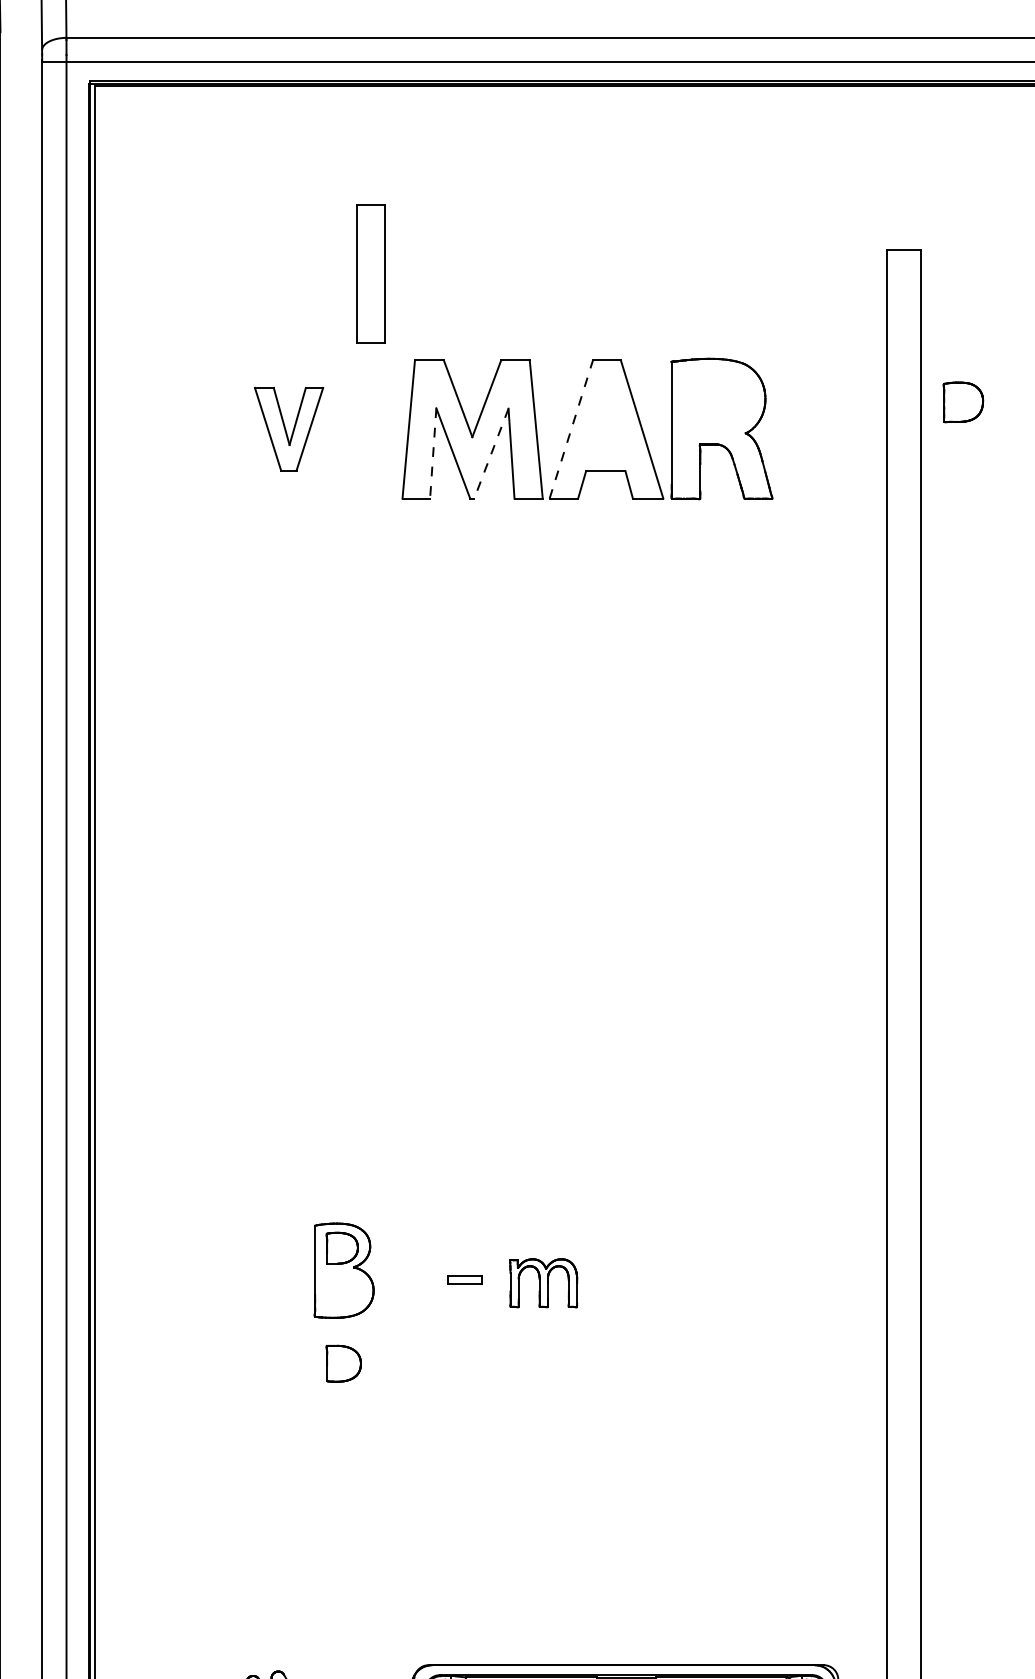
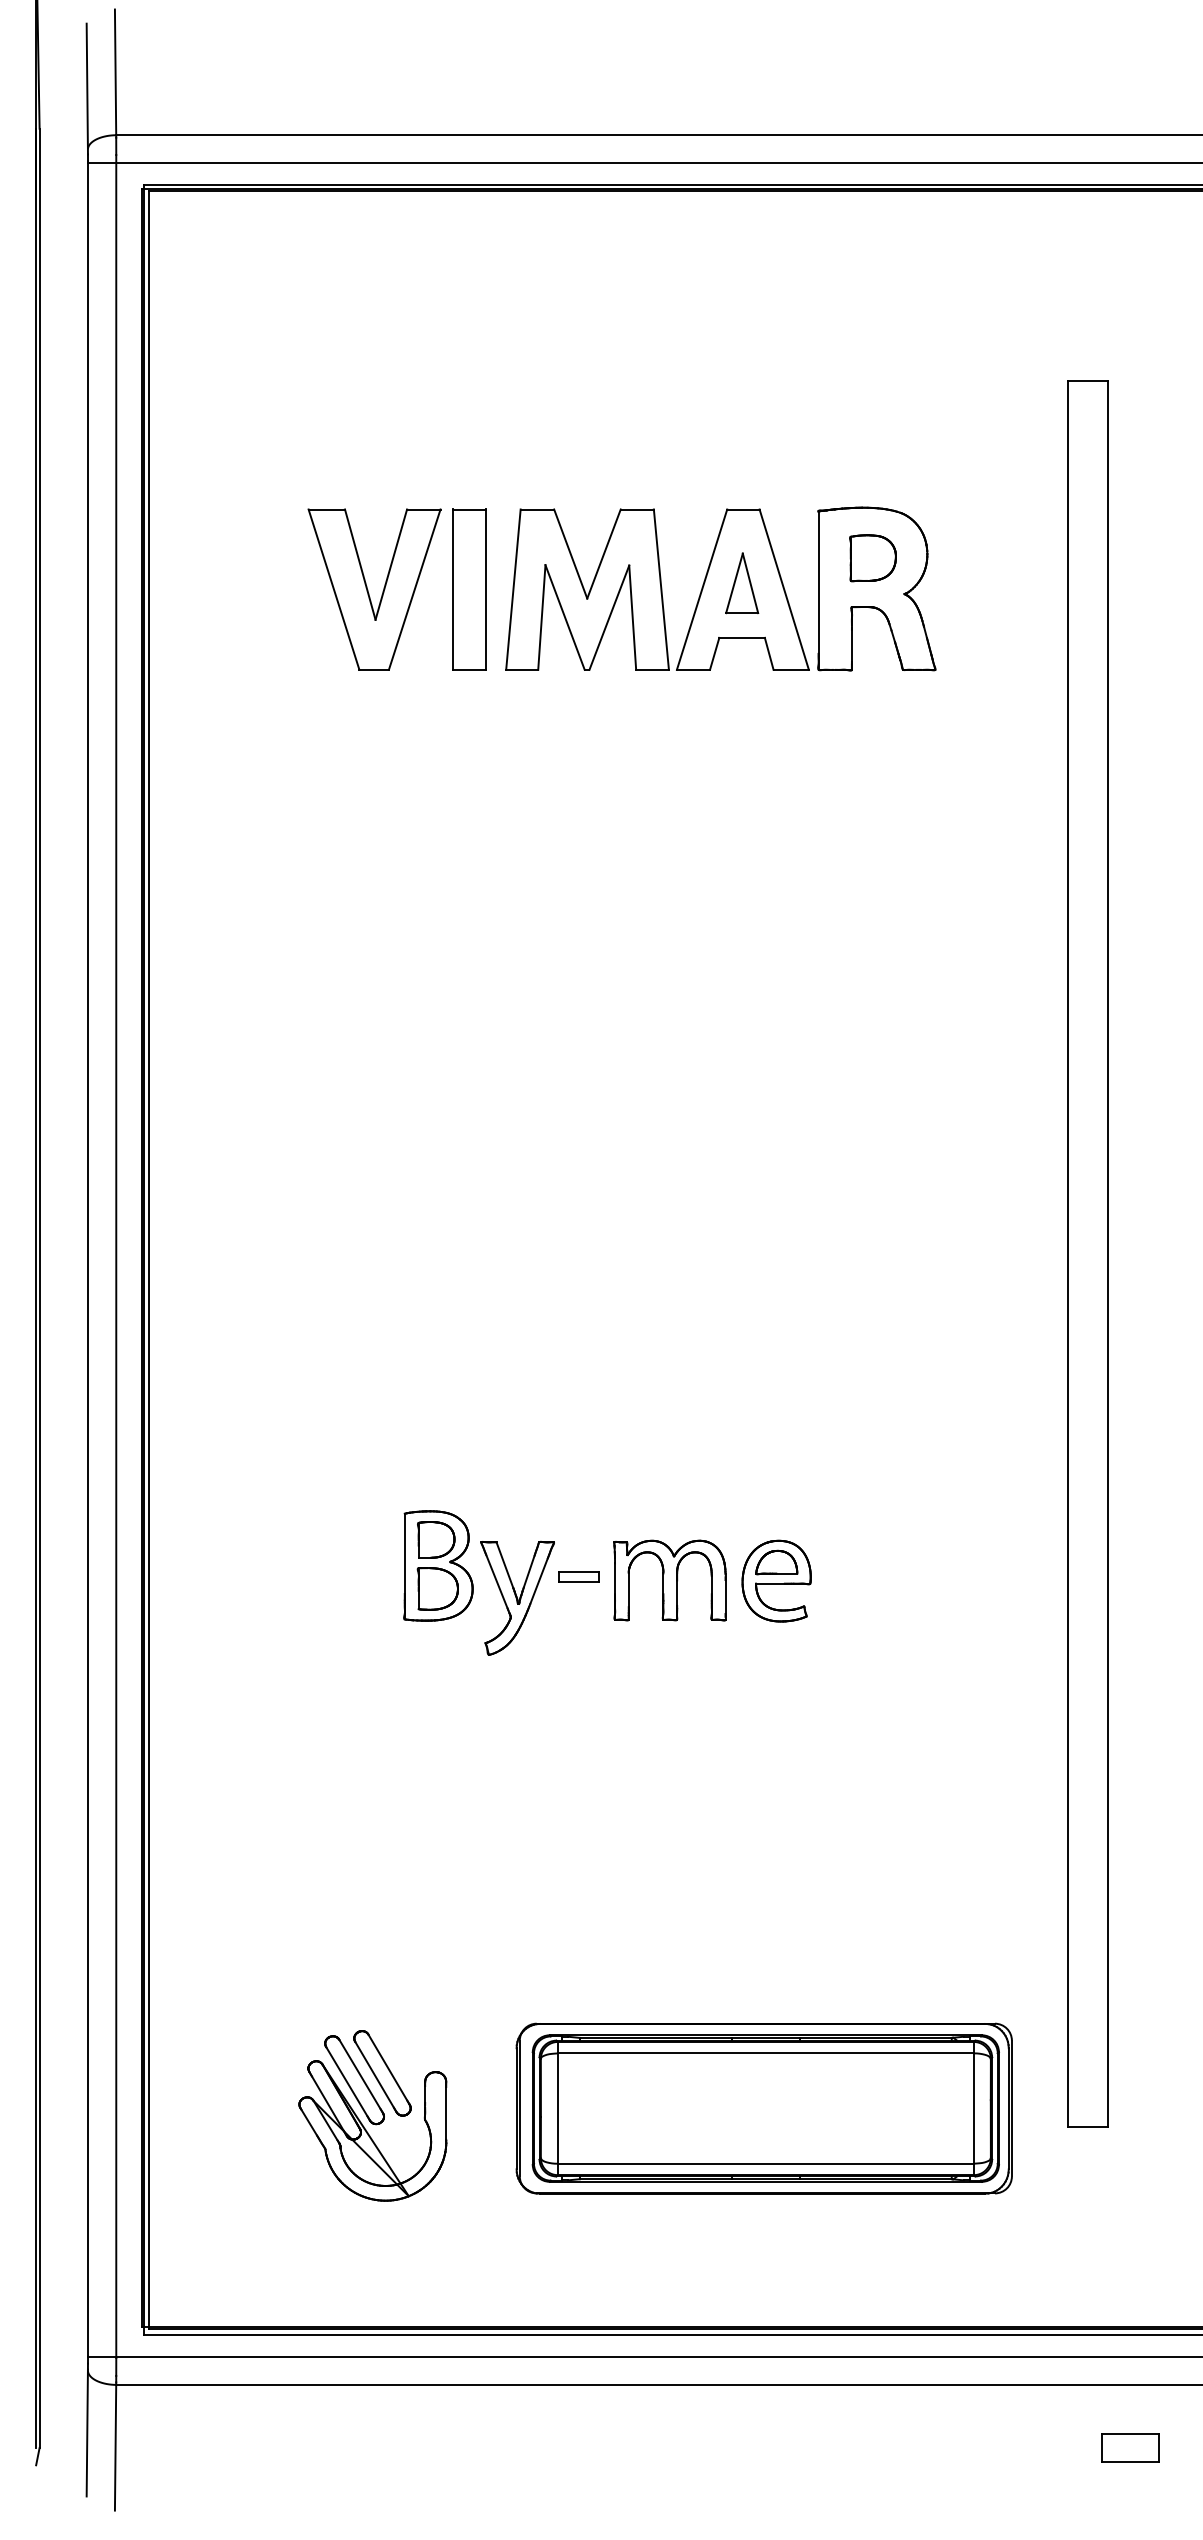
part: (370, 274) -> (469, 589), moved
part: (962, 402) -> (872, 558), moved
part: (606, 424) -> (742, 583), added
part: (289, 429) -> (374, 589), size x1.67
line: (571, 429) -> (702, 589), dashed -> solid
line: (491, 453) -> (609, 617), dashed -> solid
line: (432, 454) -> (541, 618), dashed -> solid
part: (543, 1283) -> (669, 1580), size x1.43
part: (635, 1283) -> (776, 1580), added
part: (412, 1297) -> (517, 1597), added
part: (343, 1363) -> (437, 1588), moved

